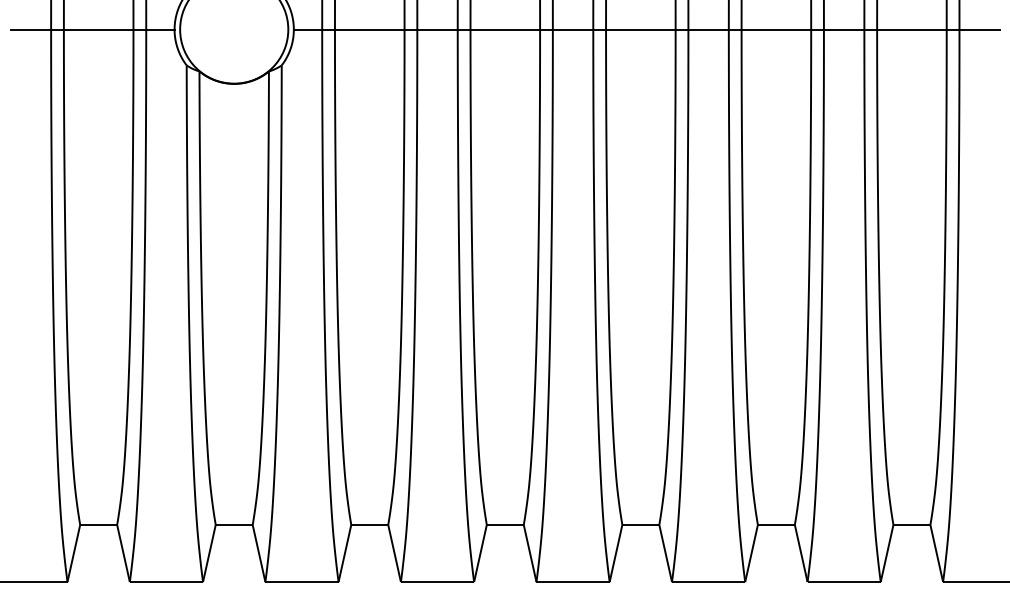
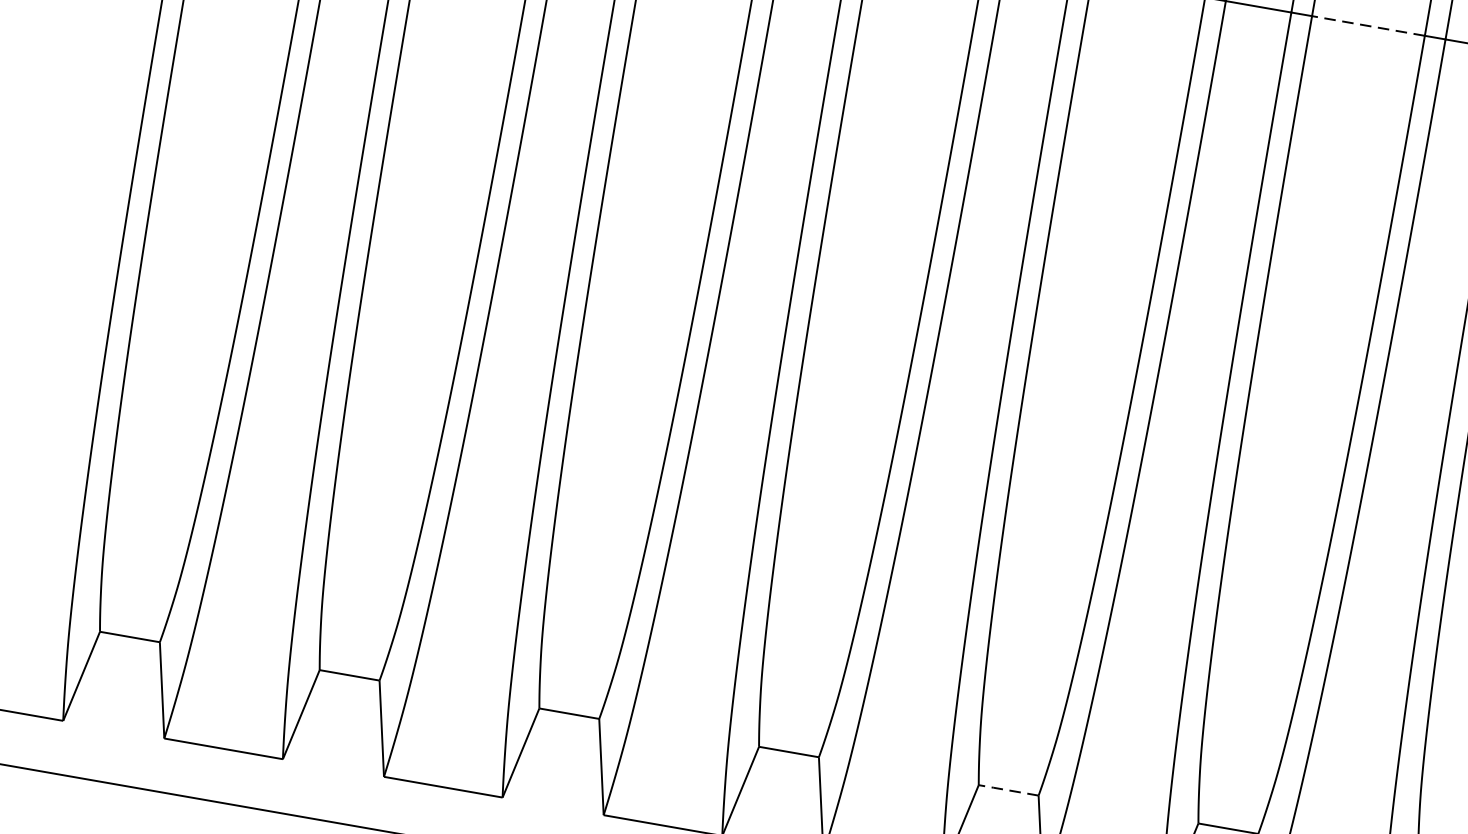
line: (776, 29) -> (1368, 25), solid -> dashed
line: (639, 524) -> (1006, 789), solid -> dashed

